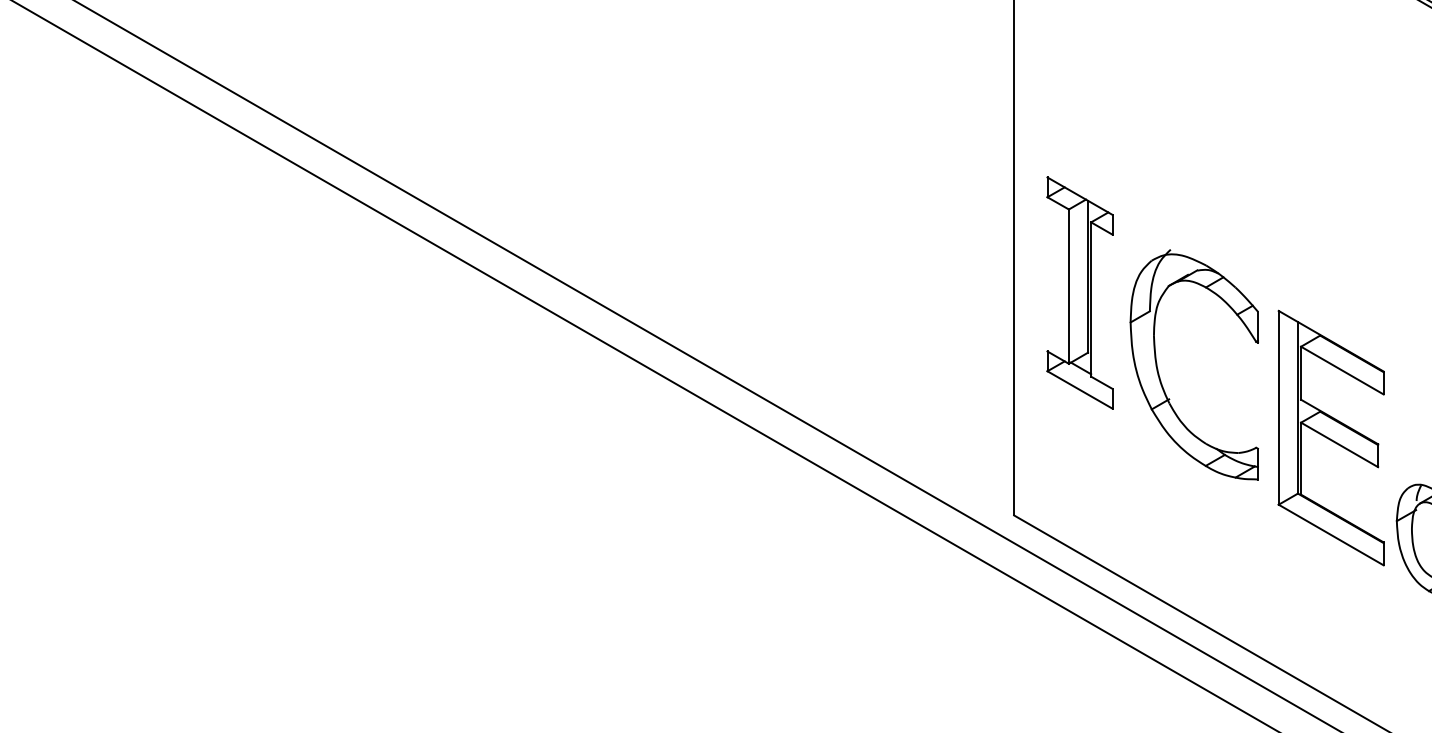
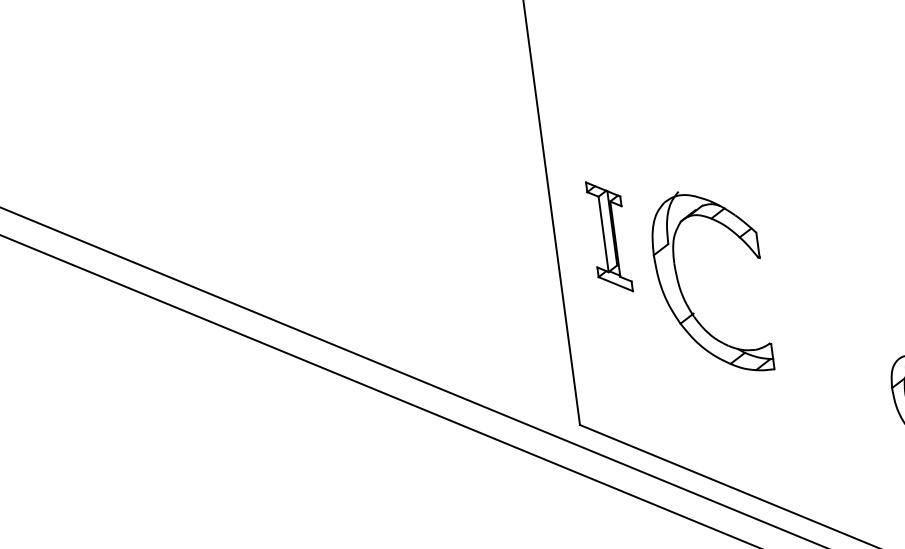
part: (1079, 292) -> (608, 236), size x0.6
part: (1330, 437) -> (829, 327), removed

